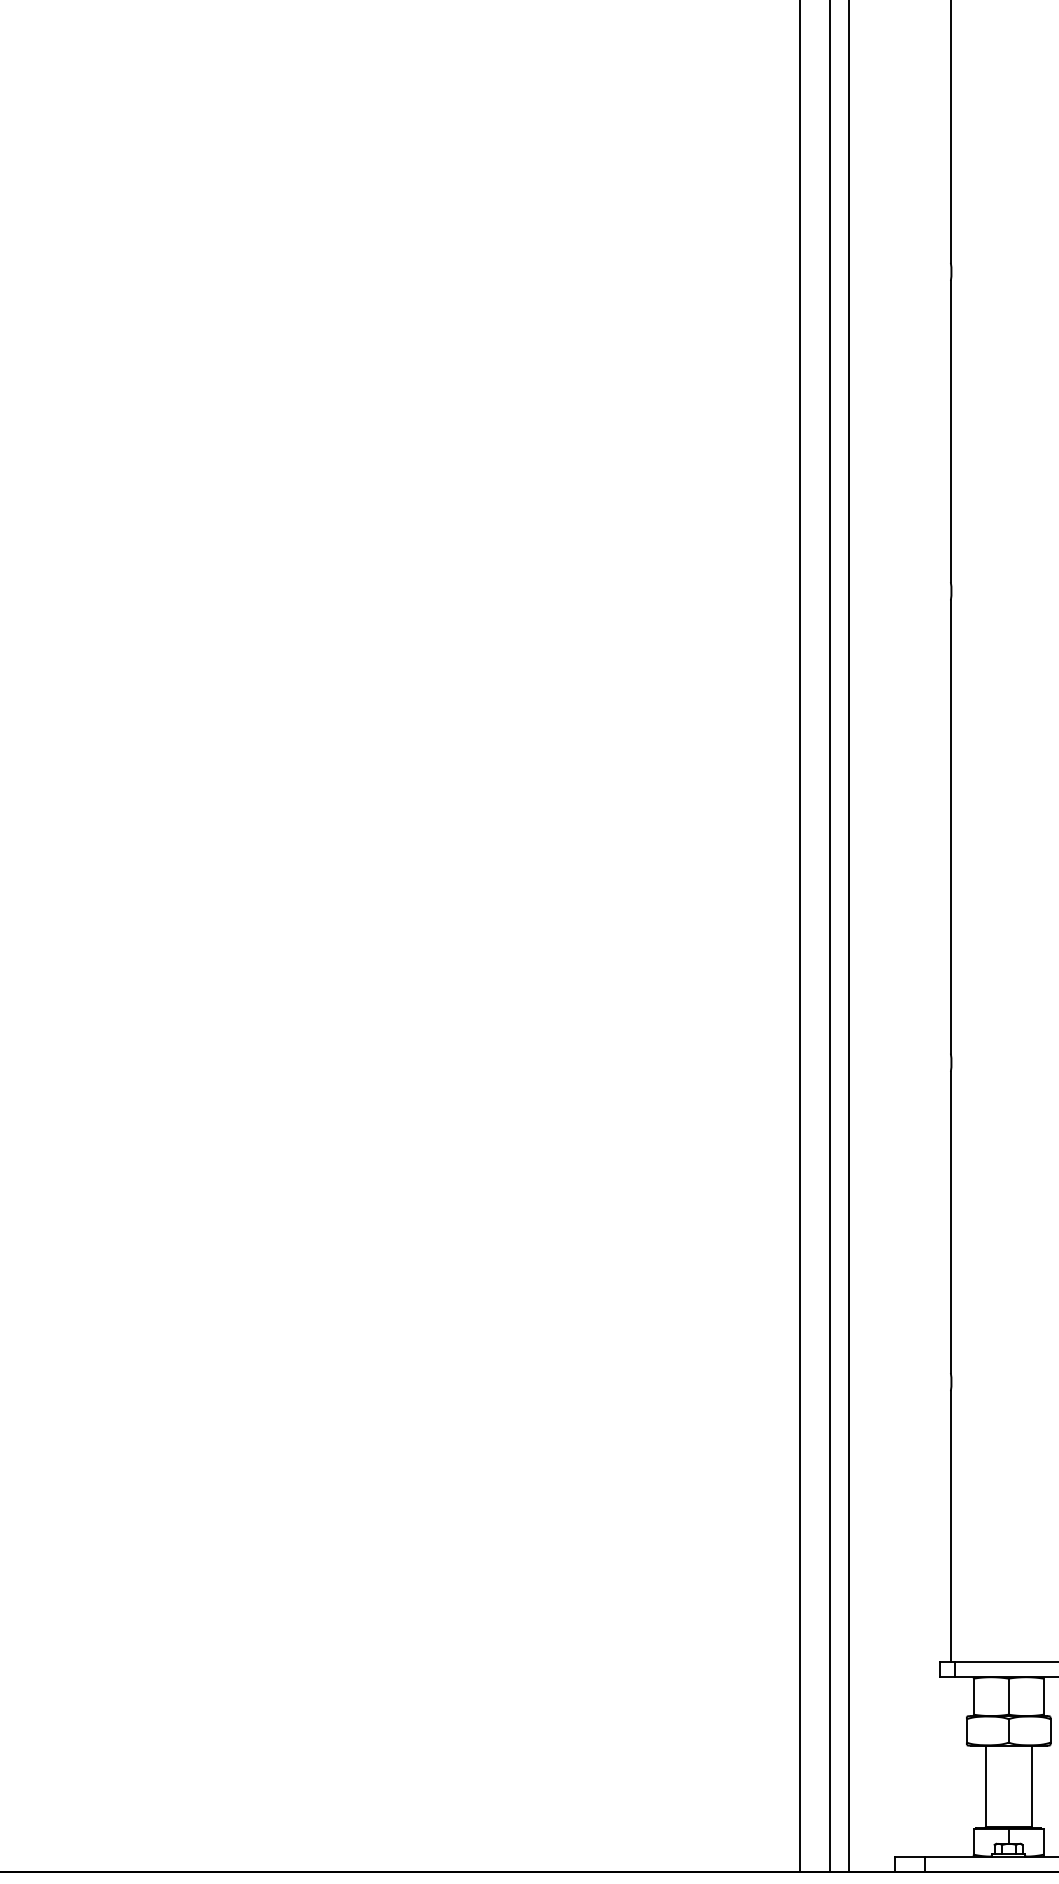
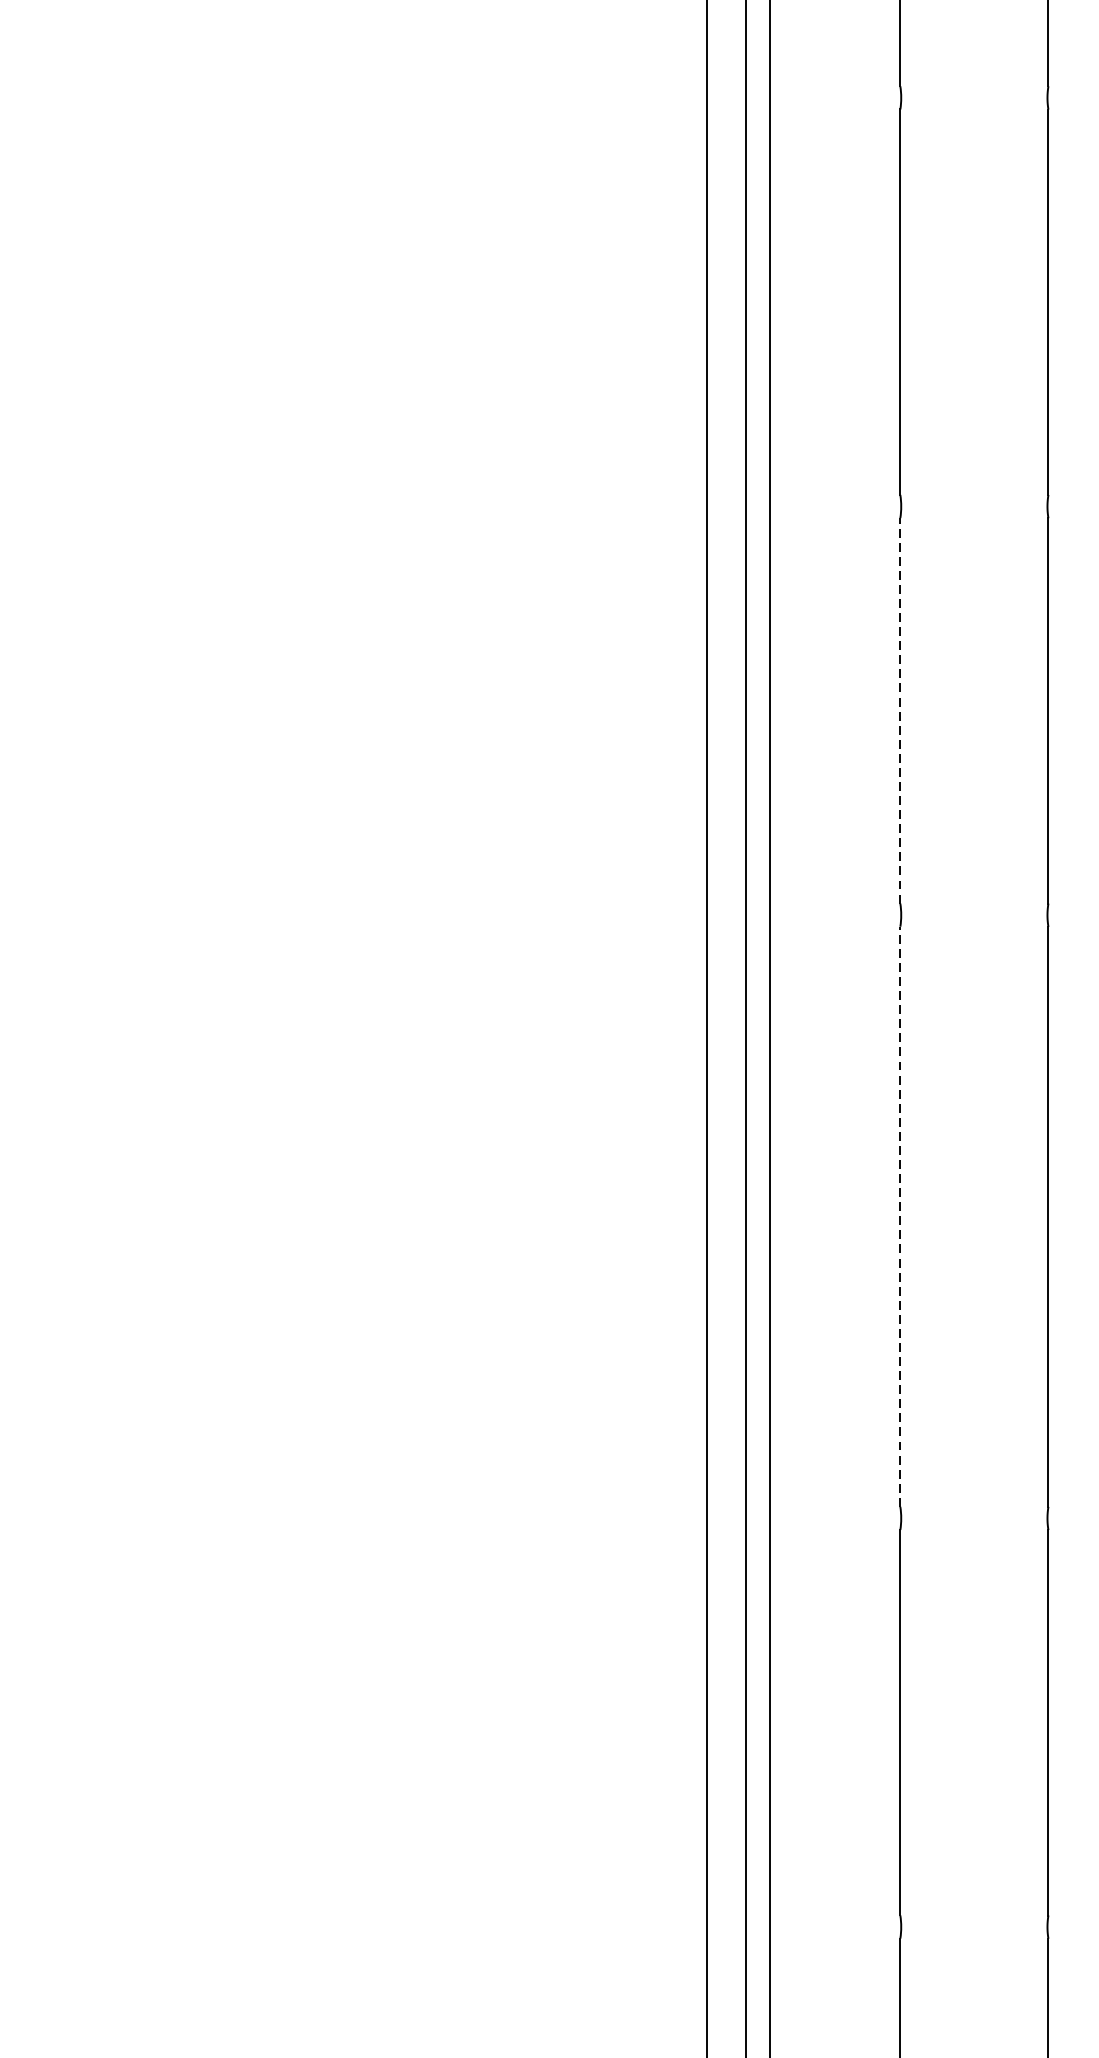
line: (950, 431) -> (899, 710), solid -> dashed
line: (950, 827) -> (899, 1217), solid -> dashed

